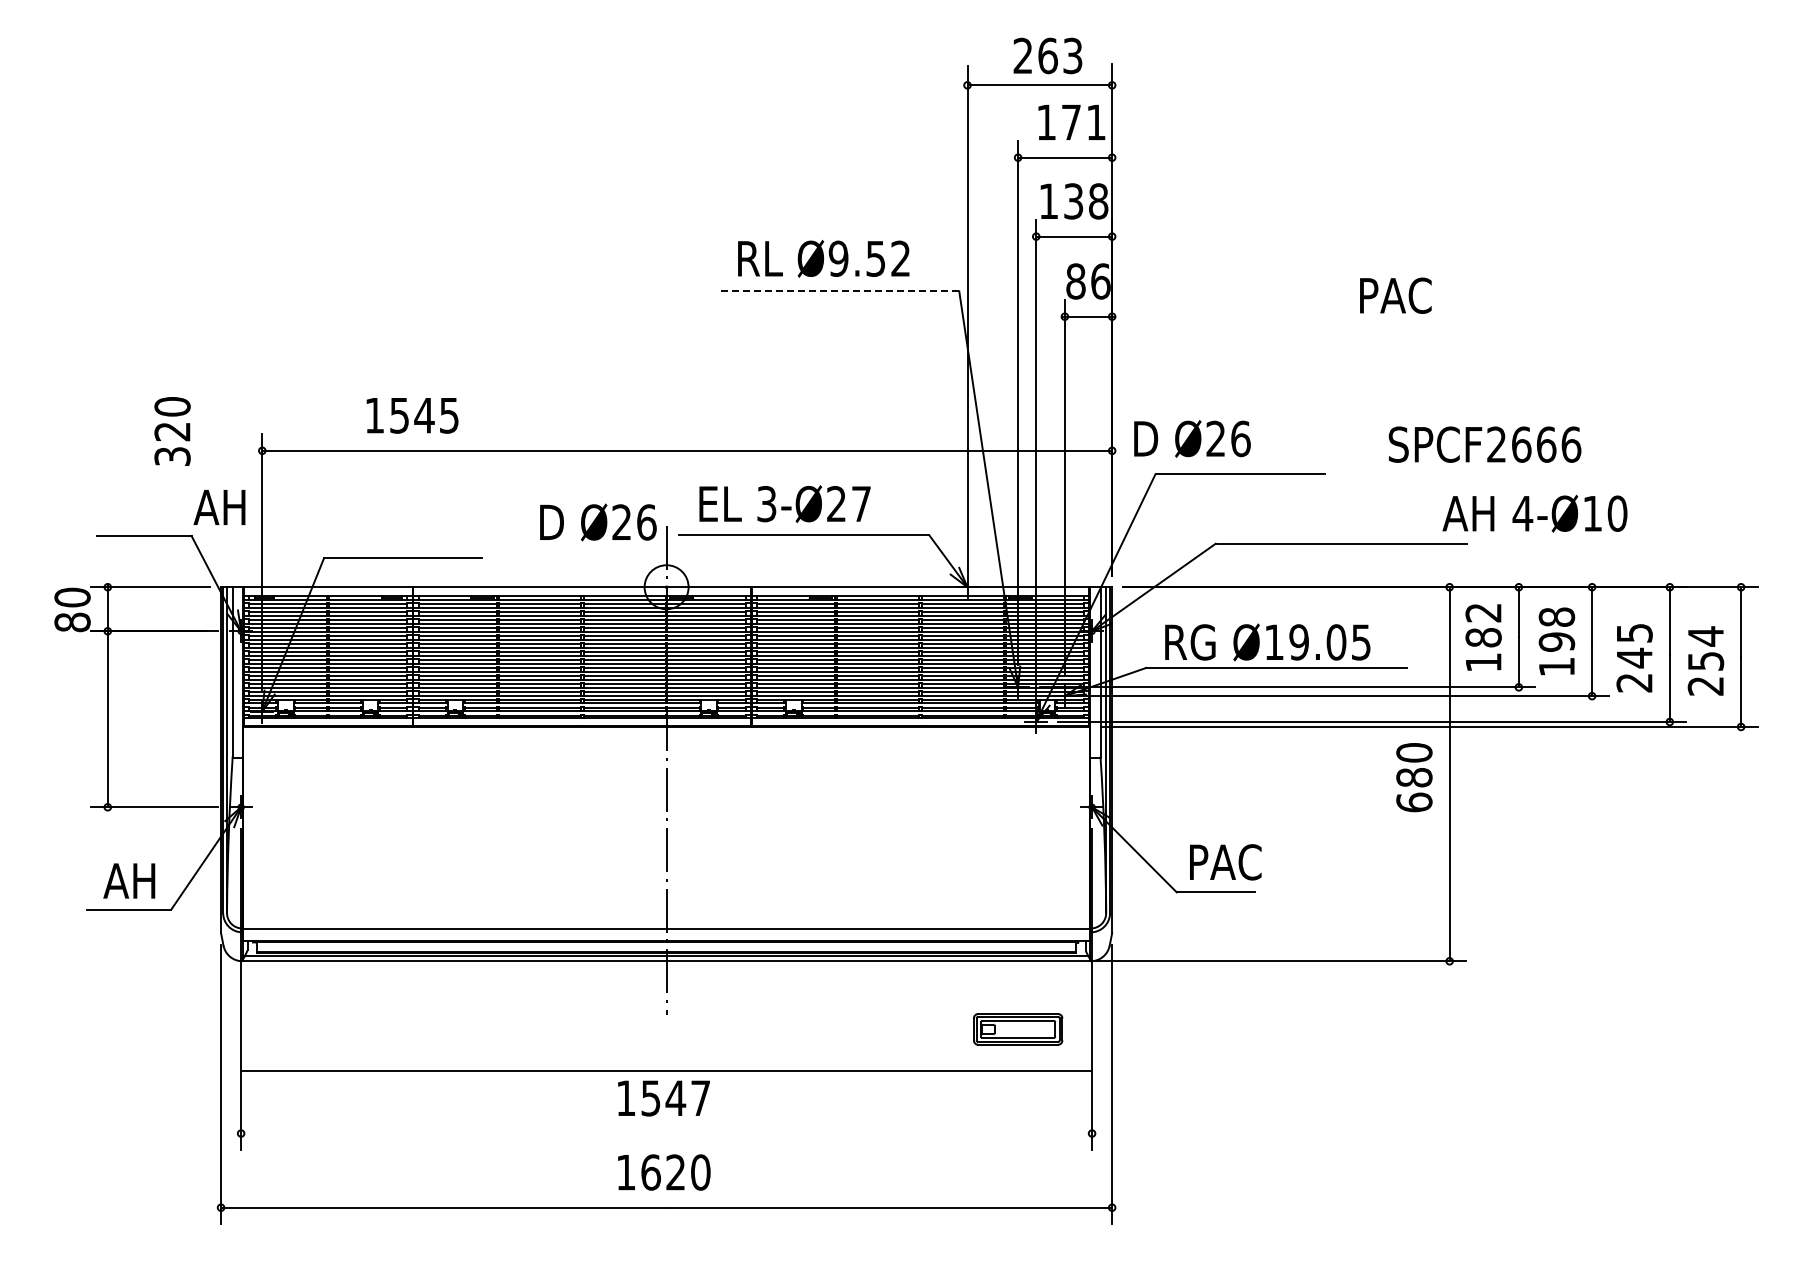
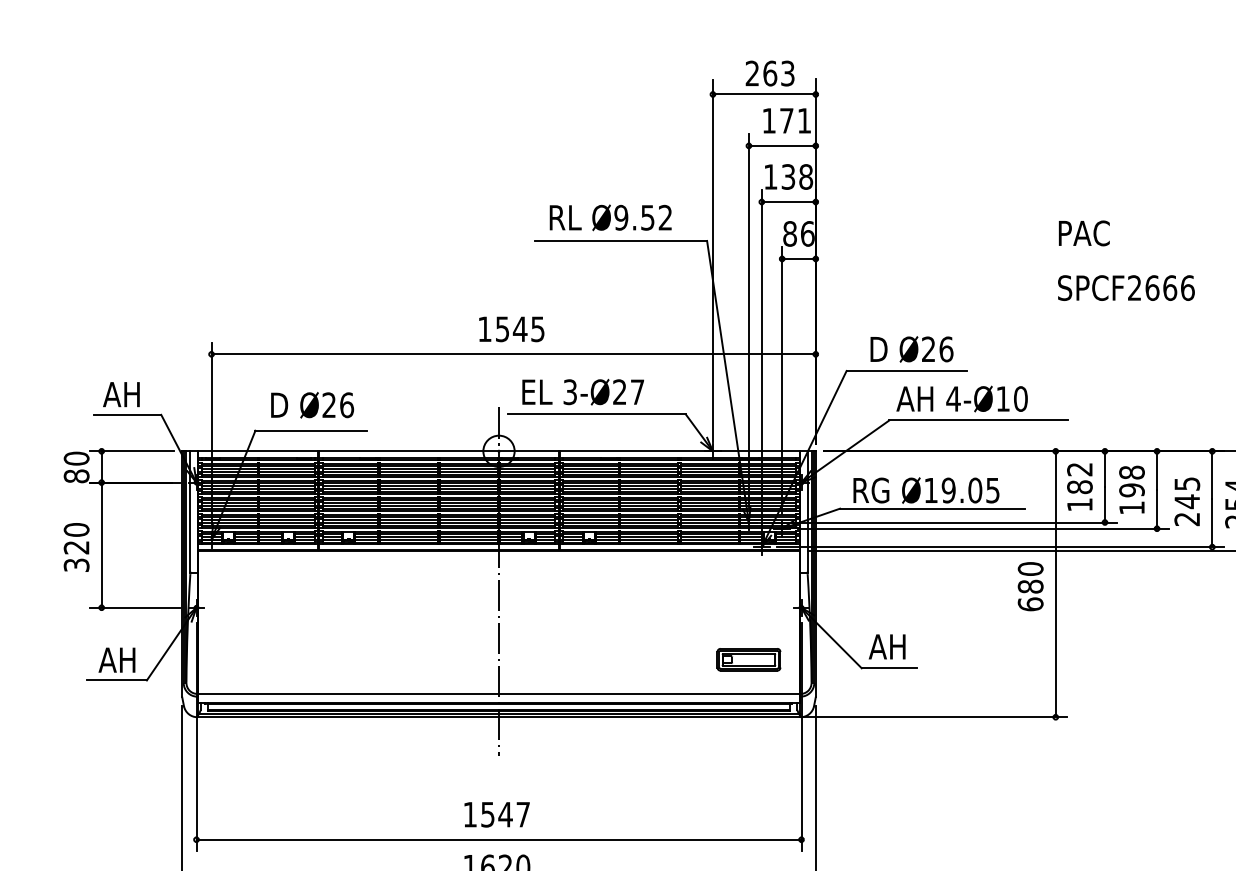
line: (837, 291) -> (620, 241), dashed -> solid
text: (1395, 295) -> (1084, 233), moved
text: (412, 415) -> (511, 329), moved
text: (172, 431) -> (76, 547), moved
text: (1192, 438) -> (912, 349), moved
text: (1484, 444) -> (1126, 287), moved
text: (219, 507) -> (121, 394), moved
text: (1534, 513) -> (961, 398), moved
text: (598, 522) -> (312, 405), moved
text: (1223, 862) -> (894, 647), PAC -> AH
part: (1018, 1029) -> (749, 659), moved
line: (666, 1070) -> (498, 839), moved

